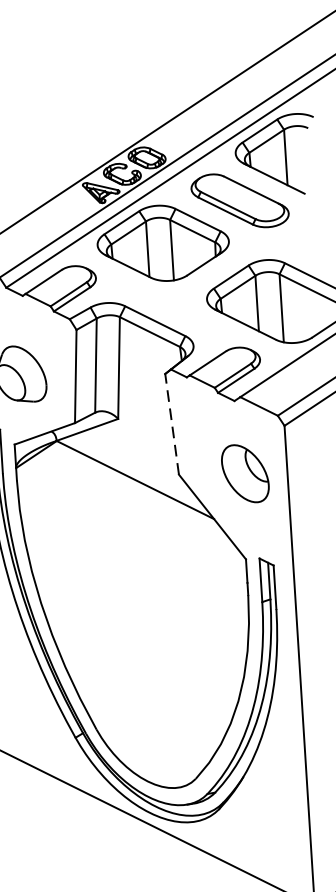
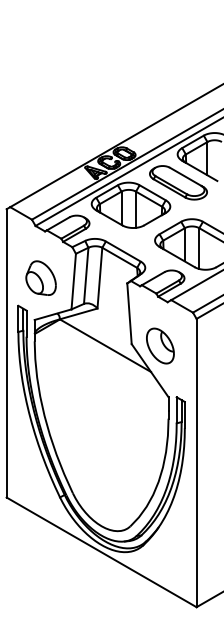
line: (172, 423) -> (129, 313), dashed -> solid
part: (245, 472) -> (160, 345), moved

